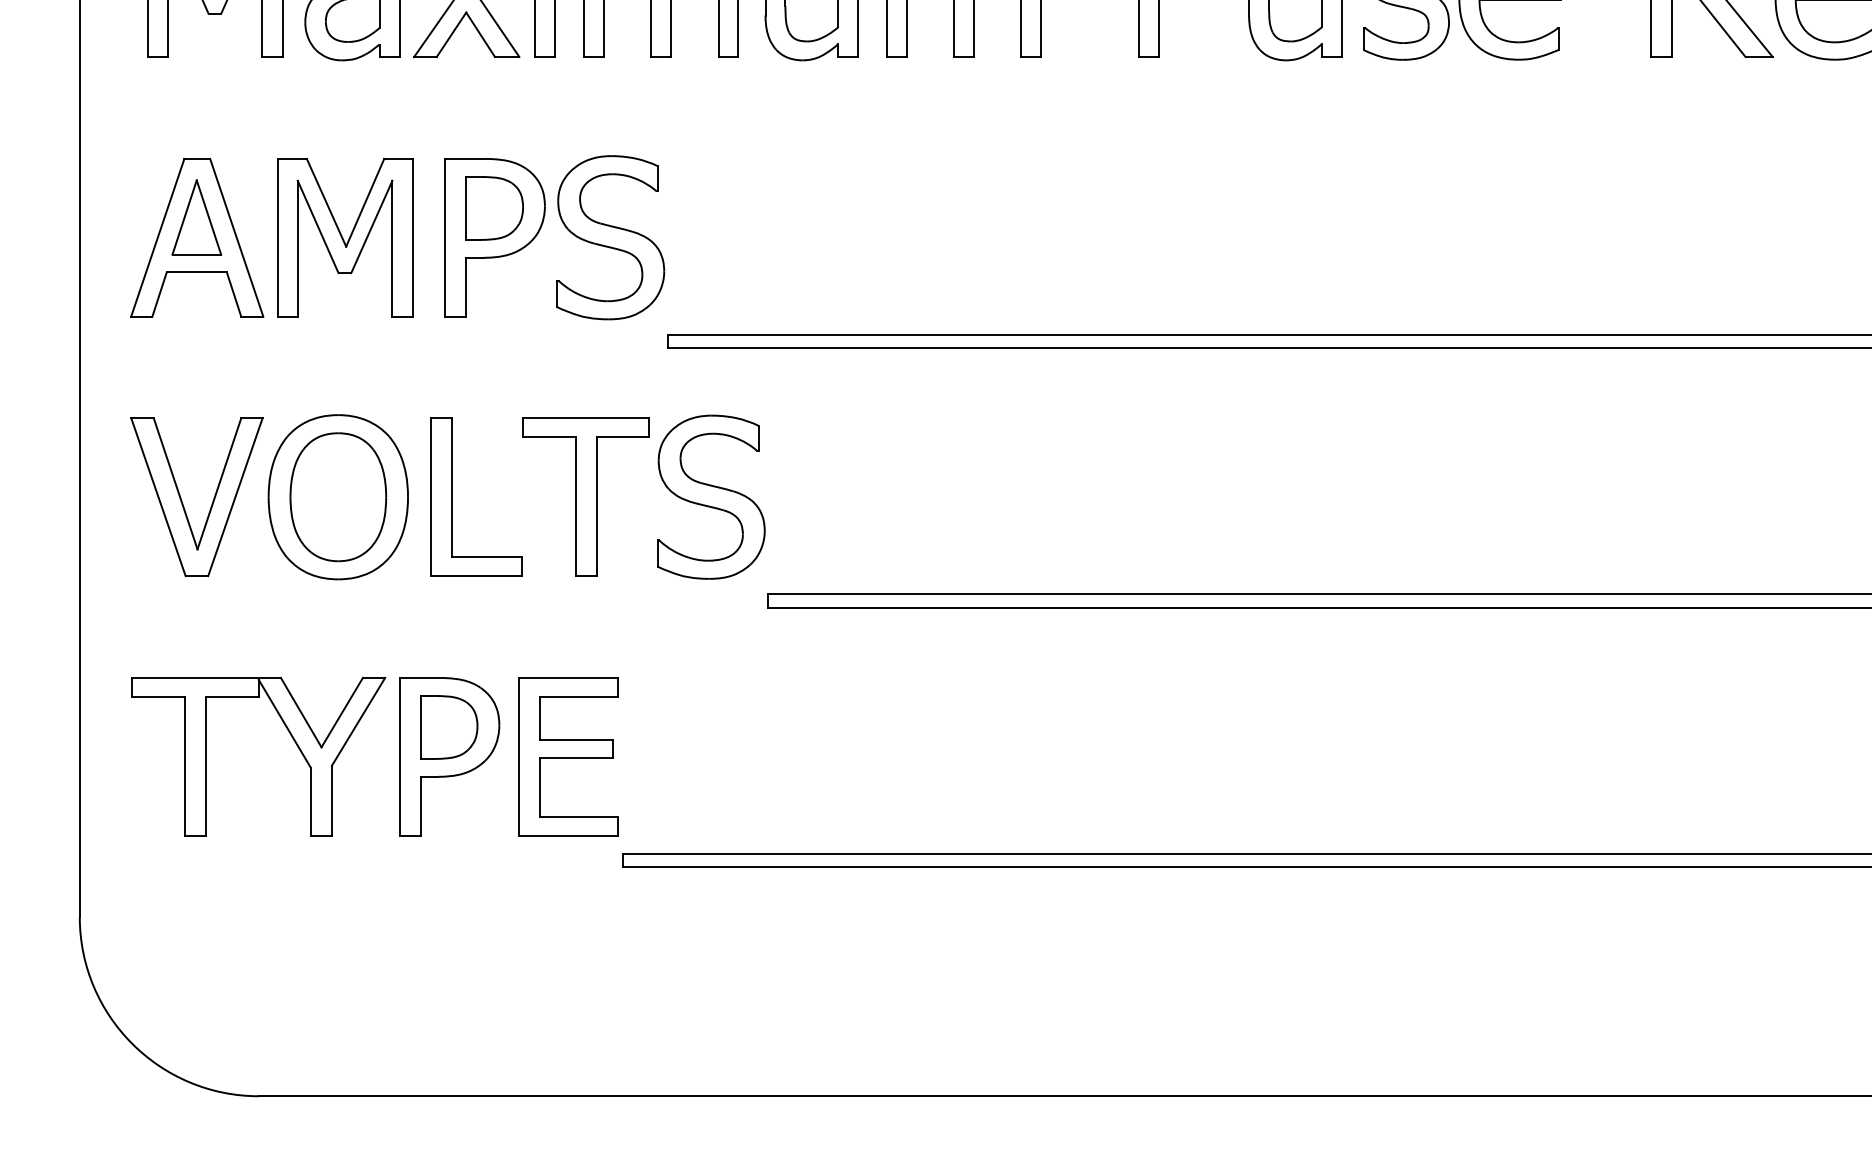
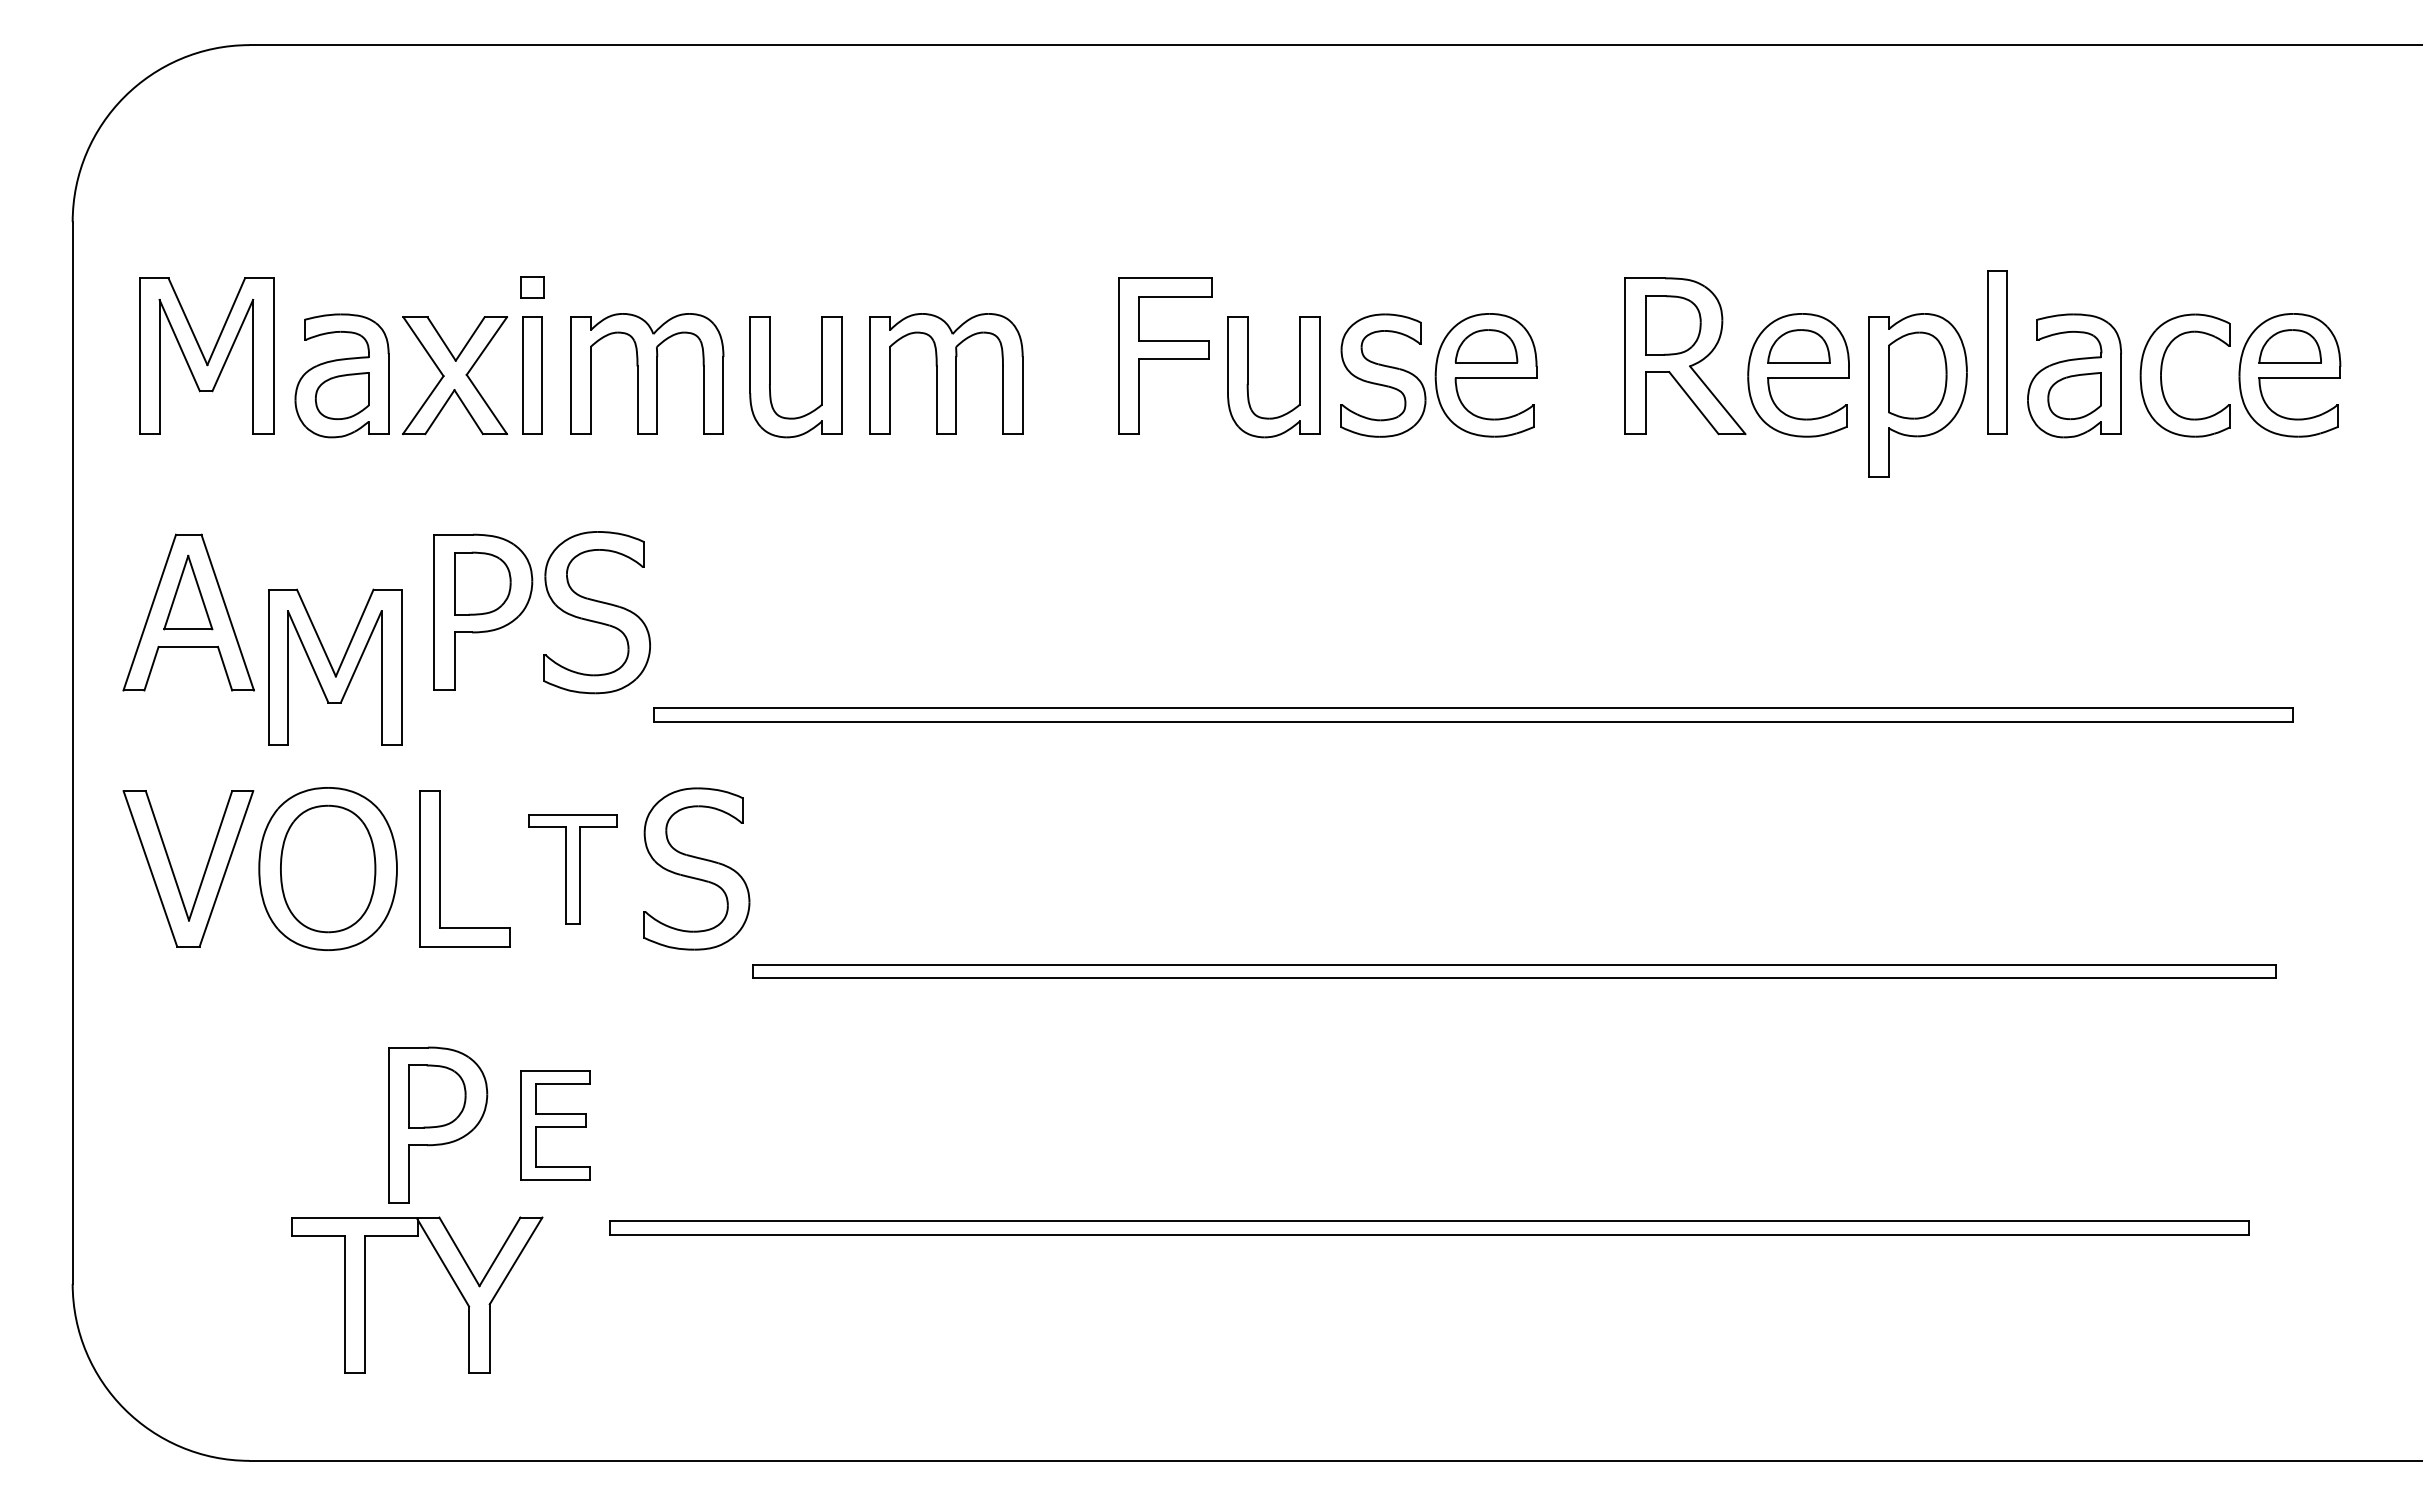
part: (345, 236) -> (335, 666), moved
part: (585, 496) -> (572, 868), size x0.7
part: (292, 738) -> (450, 1277), moved
part: (568, 756) -> (555, 1125), size x0.7

